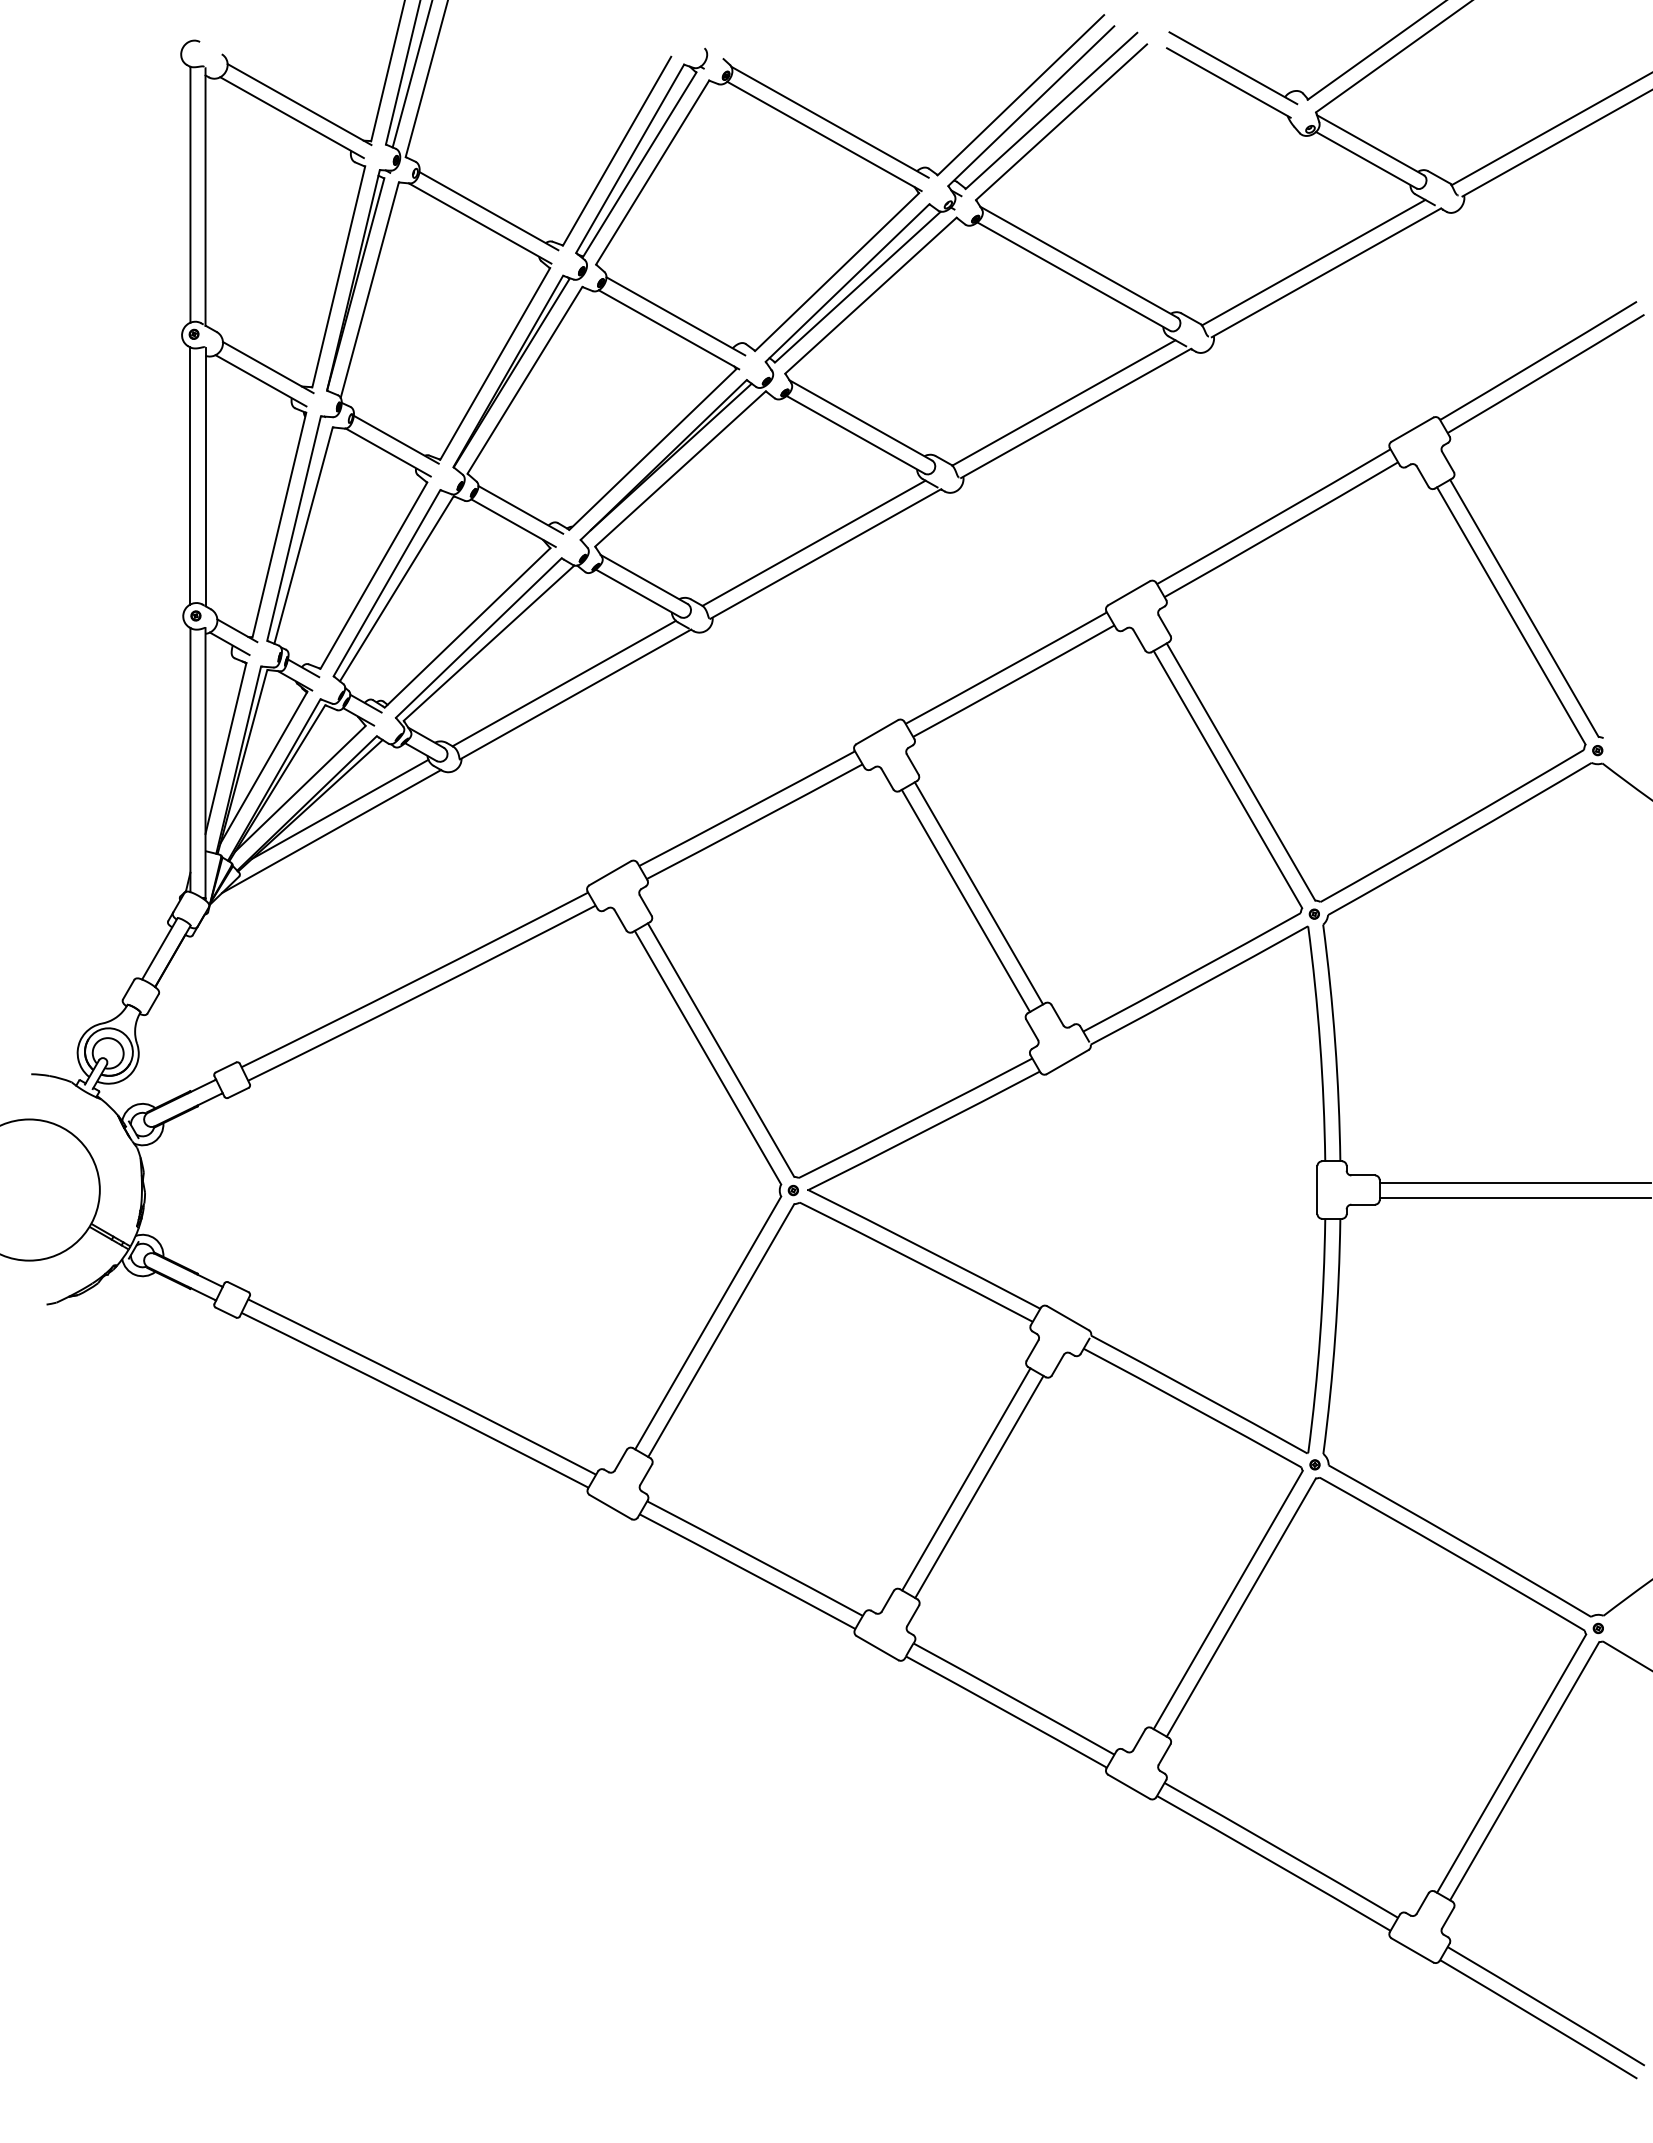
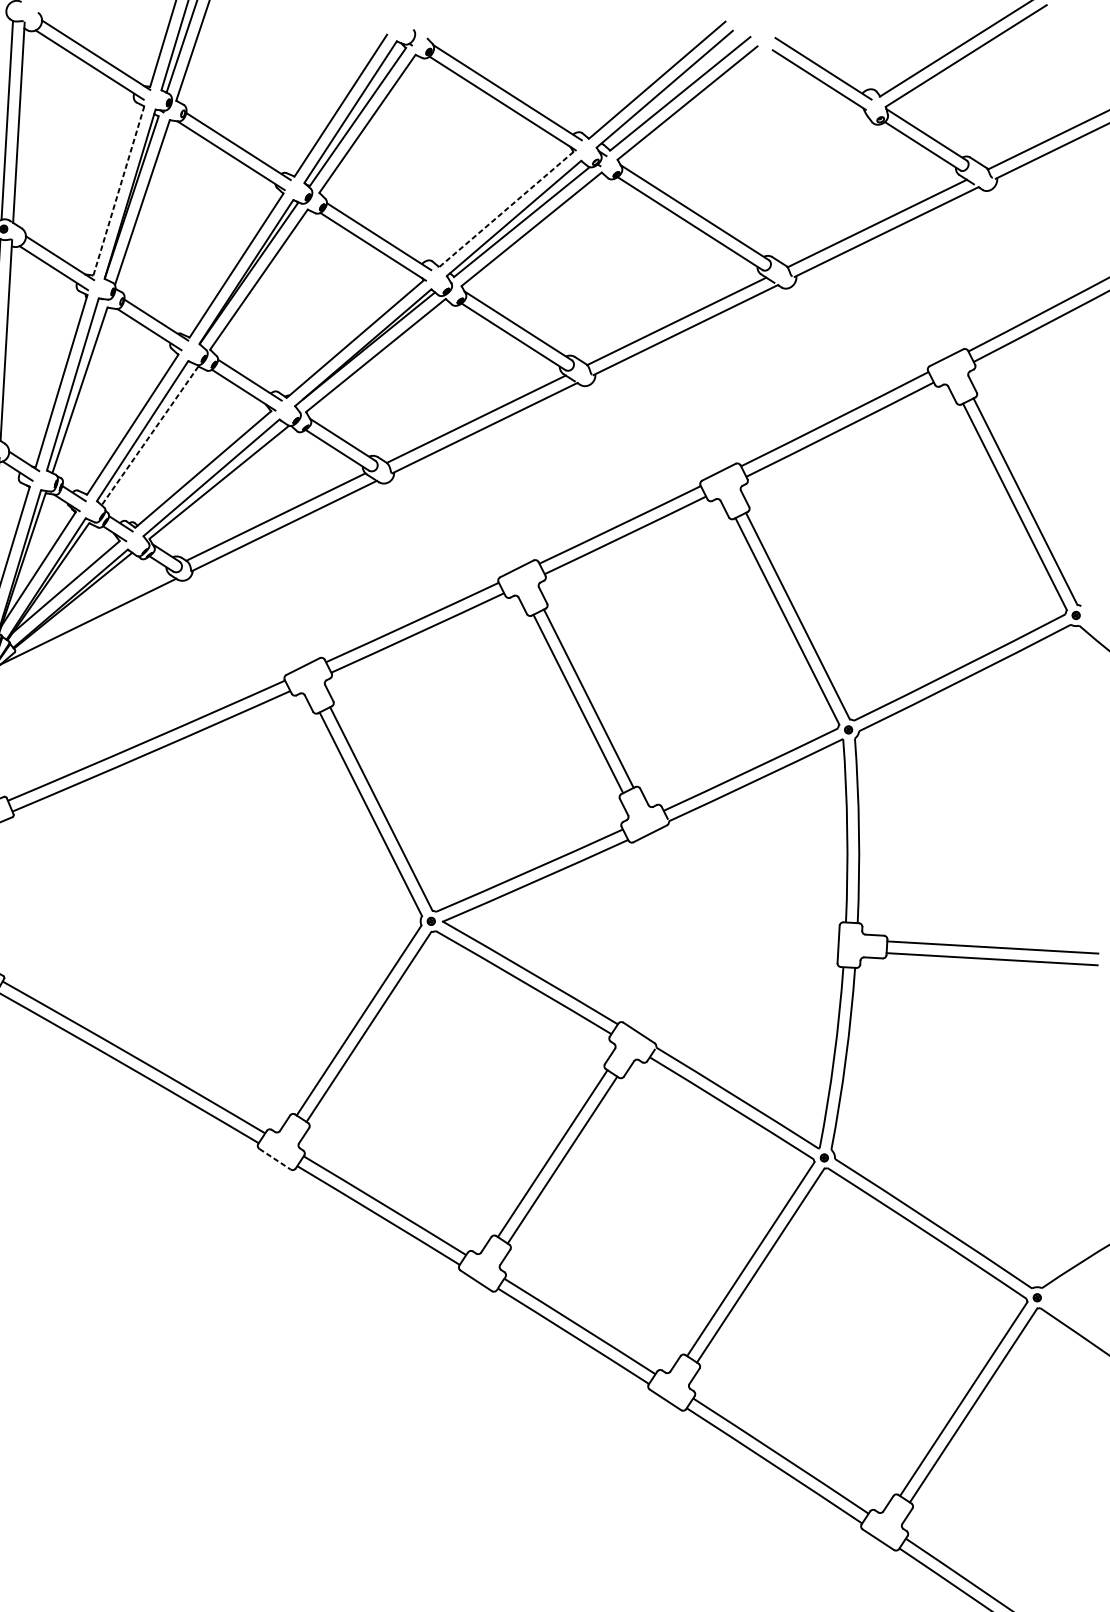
line: (837, 272) -> (506, 209), solid -> dashed
line: (338, 276) -> (118, 190), solid -> dashed
line: (396, 588) -> (149, 435), solid -> dashed
line: (340, 808) -> (96, 604), removed
line: (611, 1507) -> (275, 1159), solid -> dashed

